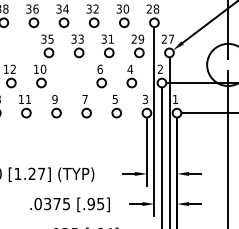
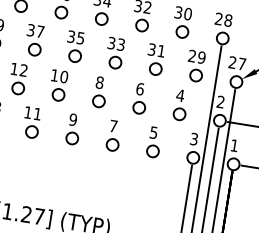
part: (17, 46) -> (34, 40), added
part: (71, 76) -> (100, 92), added

